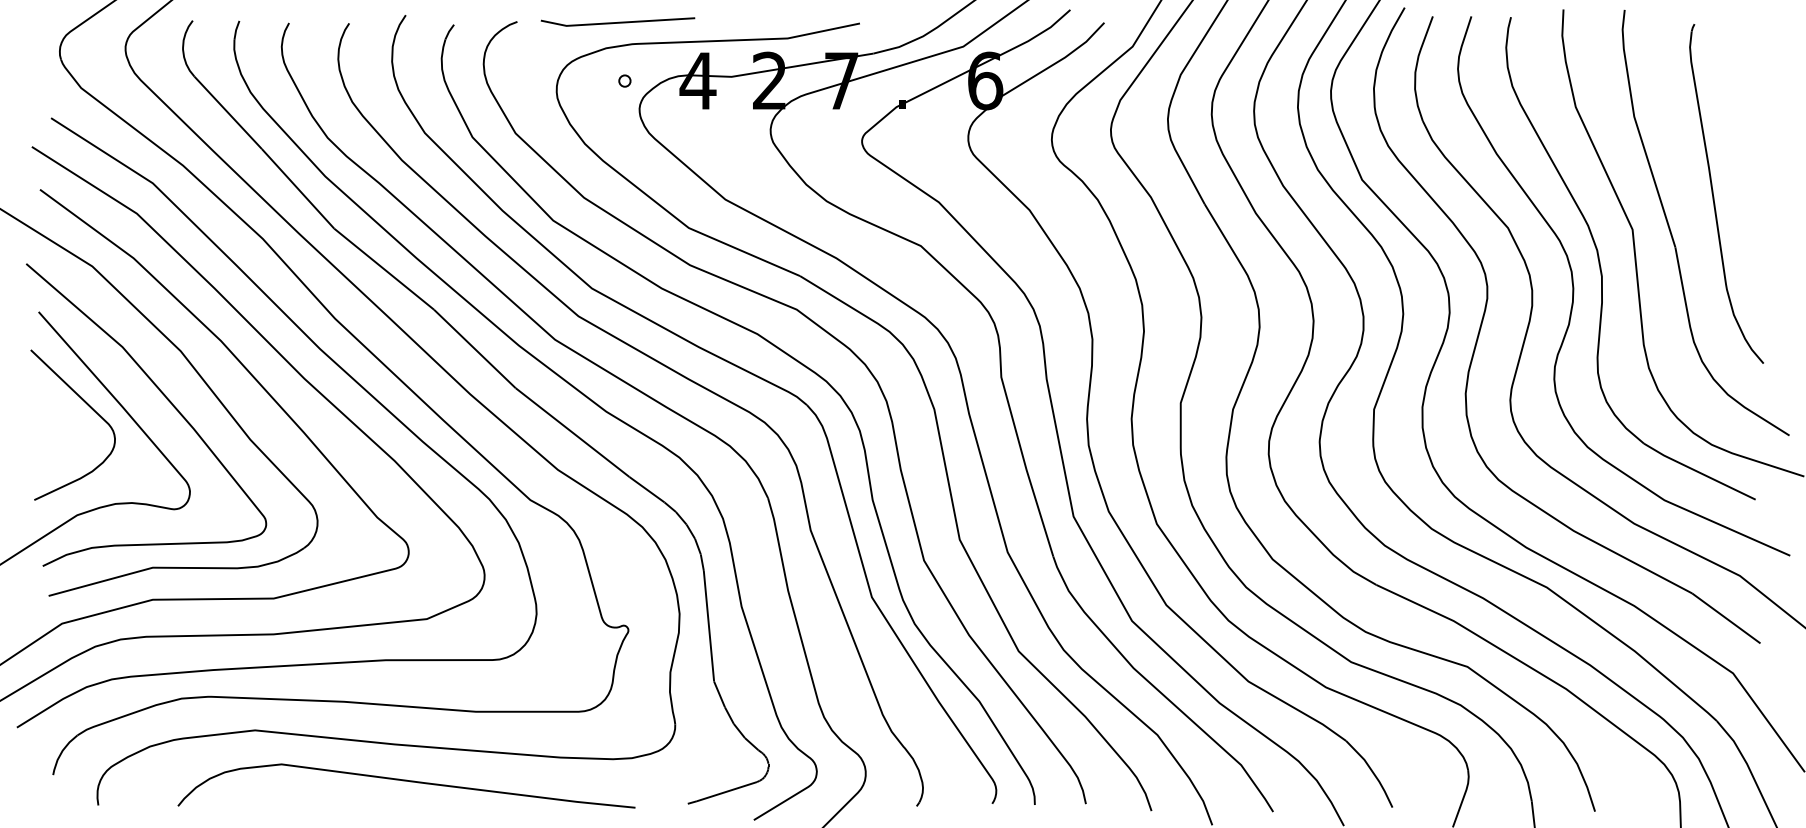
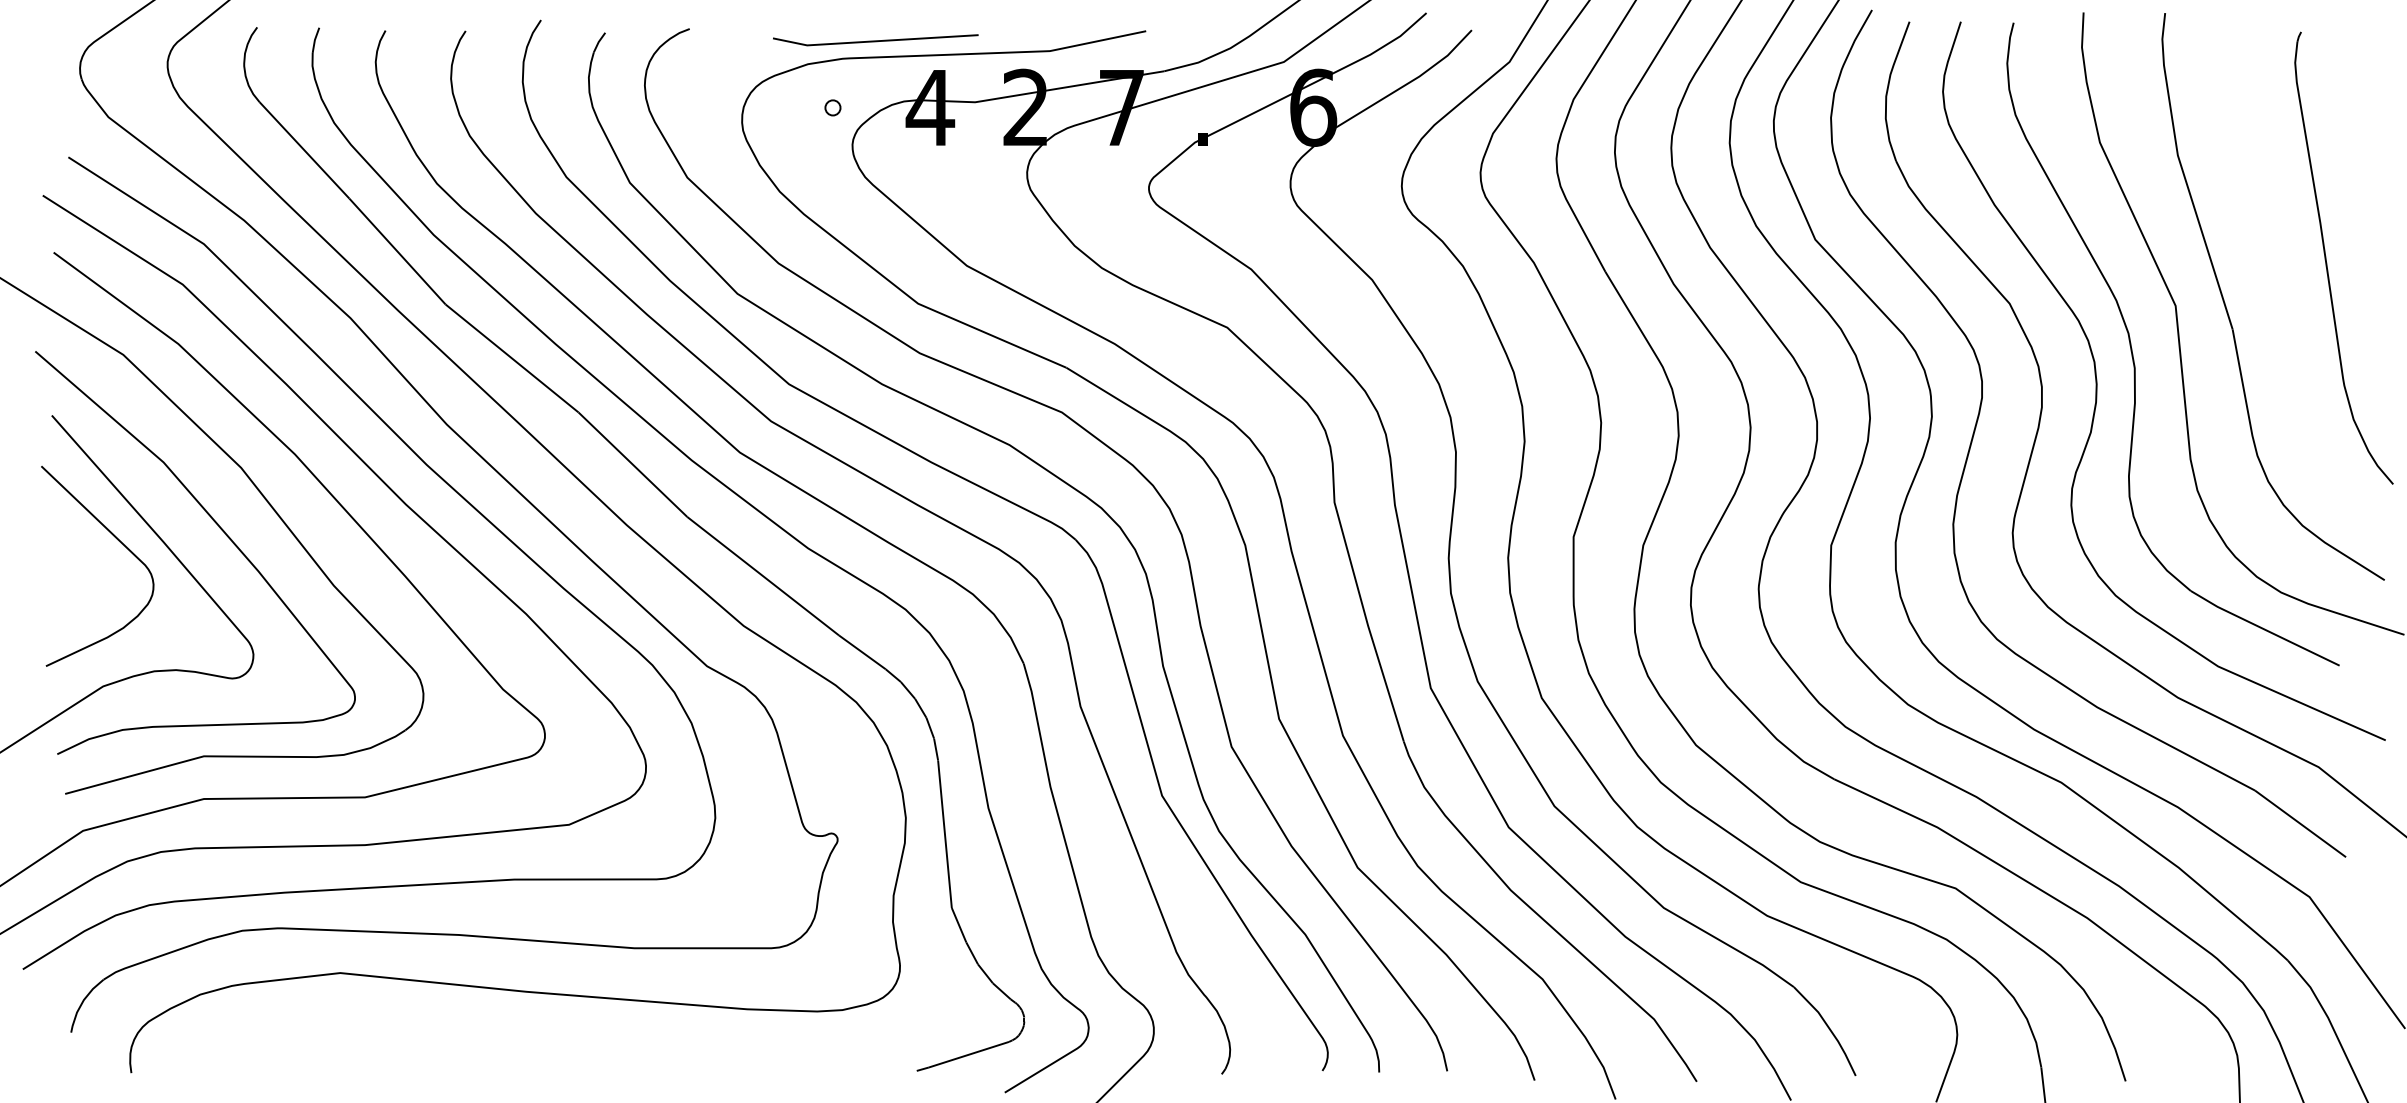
line: (617, 22) -> (875, 40), moved
part: (1713, 193) -> (2326, 257), moved
curve: (406, 781) -> (542, 1041), removed

